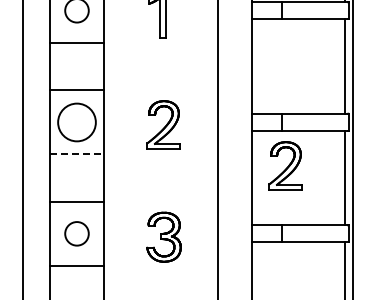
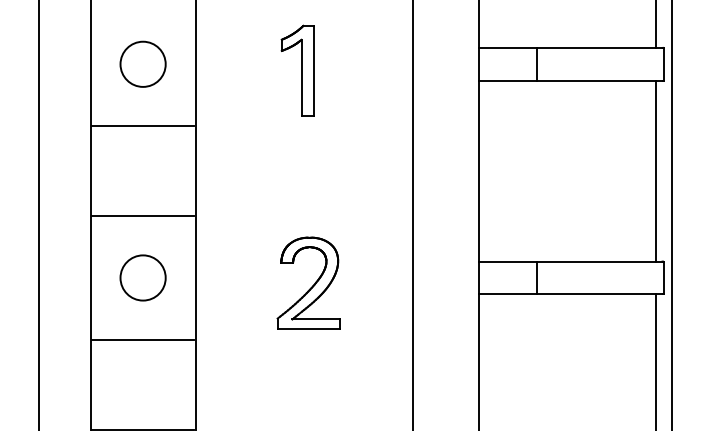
circle: (76, 121) -> (142, 276), size x0.62
line: (77, 154) -> (144, 339), dashed -> solid
part: (285, 165) -> (542, 360), removed

